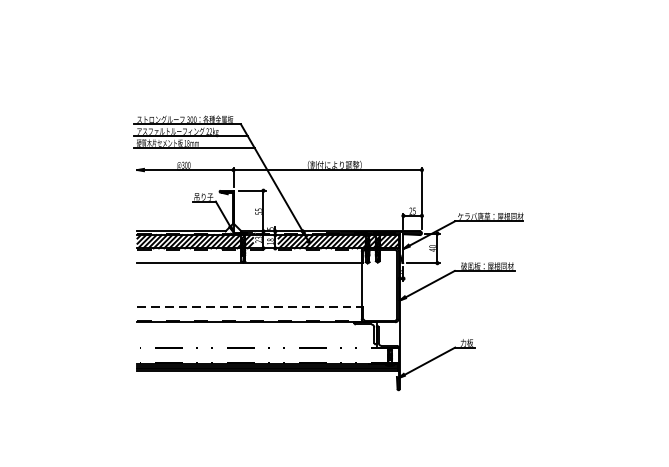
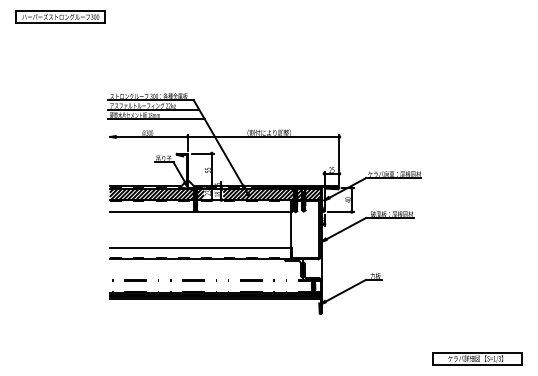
part: (75, 20) -> (60, 16), added
line: (250, 307) -> (201, 247), dashed -> solid
part: (593, 445) -> (477, 358), added

